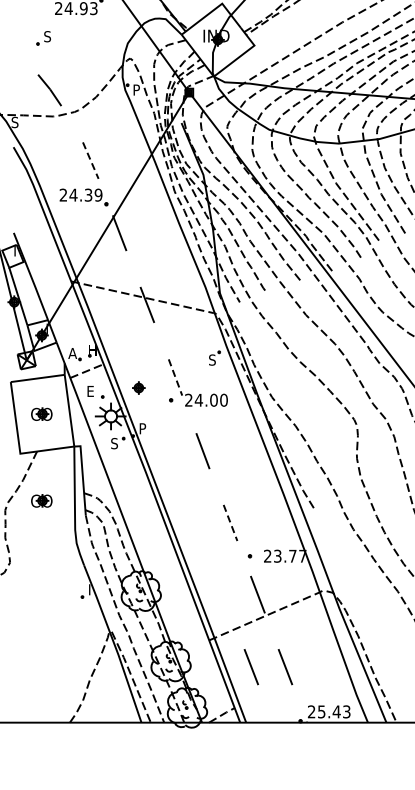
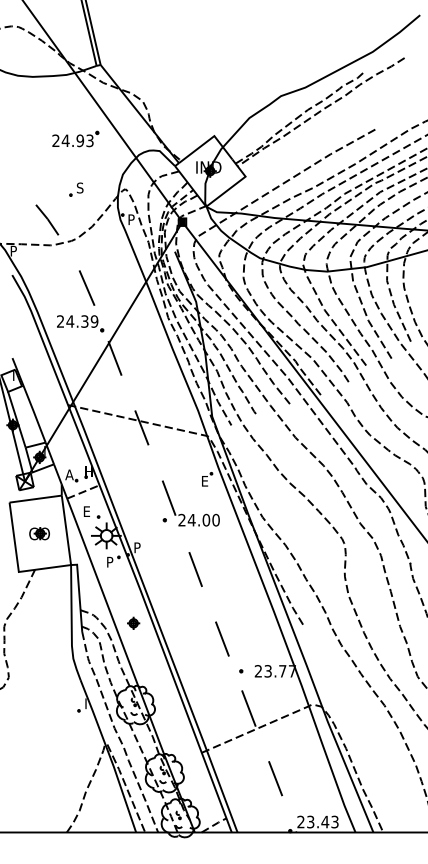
part: (43, 38) -> (76, 189), moved
text: (14, 121) -> (13, 250), S -> P
line: (91, 161) -> (87, 288), dashed -> solid
text: (212, 359) -> (204, 480), S -> E
line: (175, 377) -> (169, 498), dashed -> solid
part: (138, 387) -> (133, 622), moved
text: (113, 442) -> (109, 561), S -> P
part: (41, 500) -> (39, 617), removed
line: (230, 523) -> (222, 639), dashed -> solid
line: (251, 666) -> (242, 778), removed
text: (321, 711) -> (310, 821), 25.43 -> 23.43

